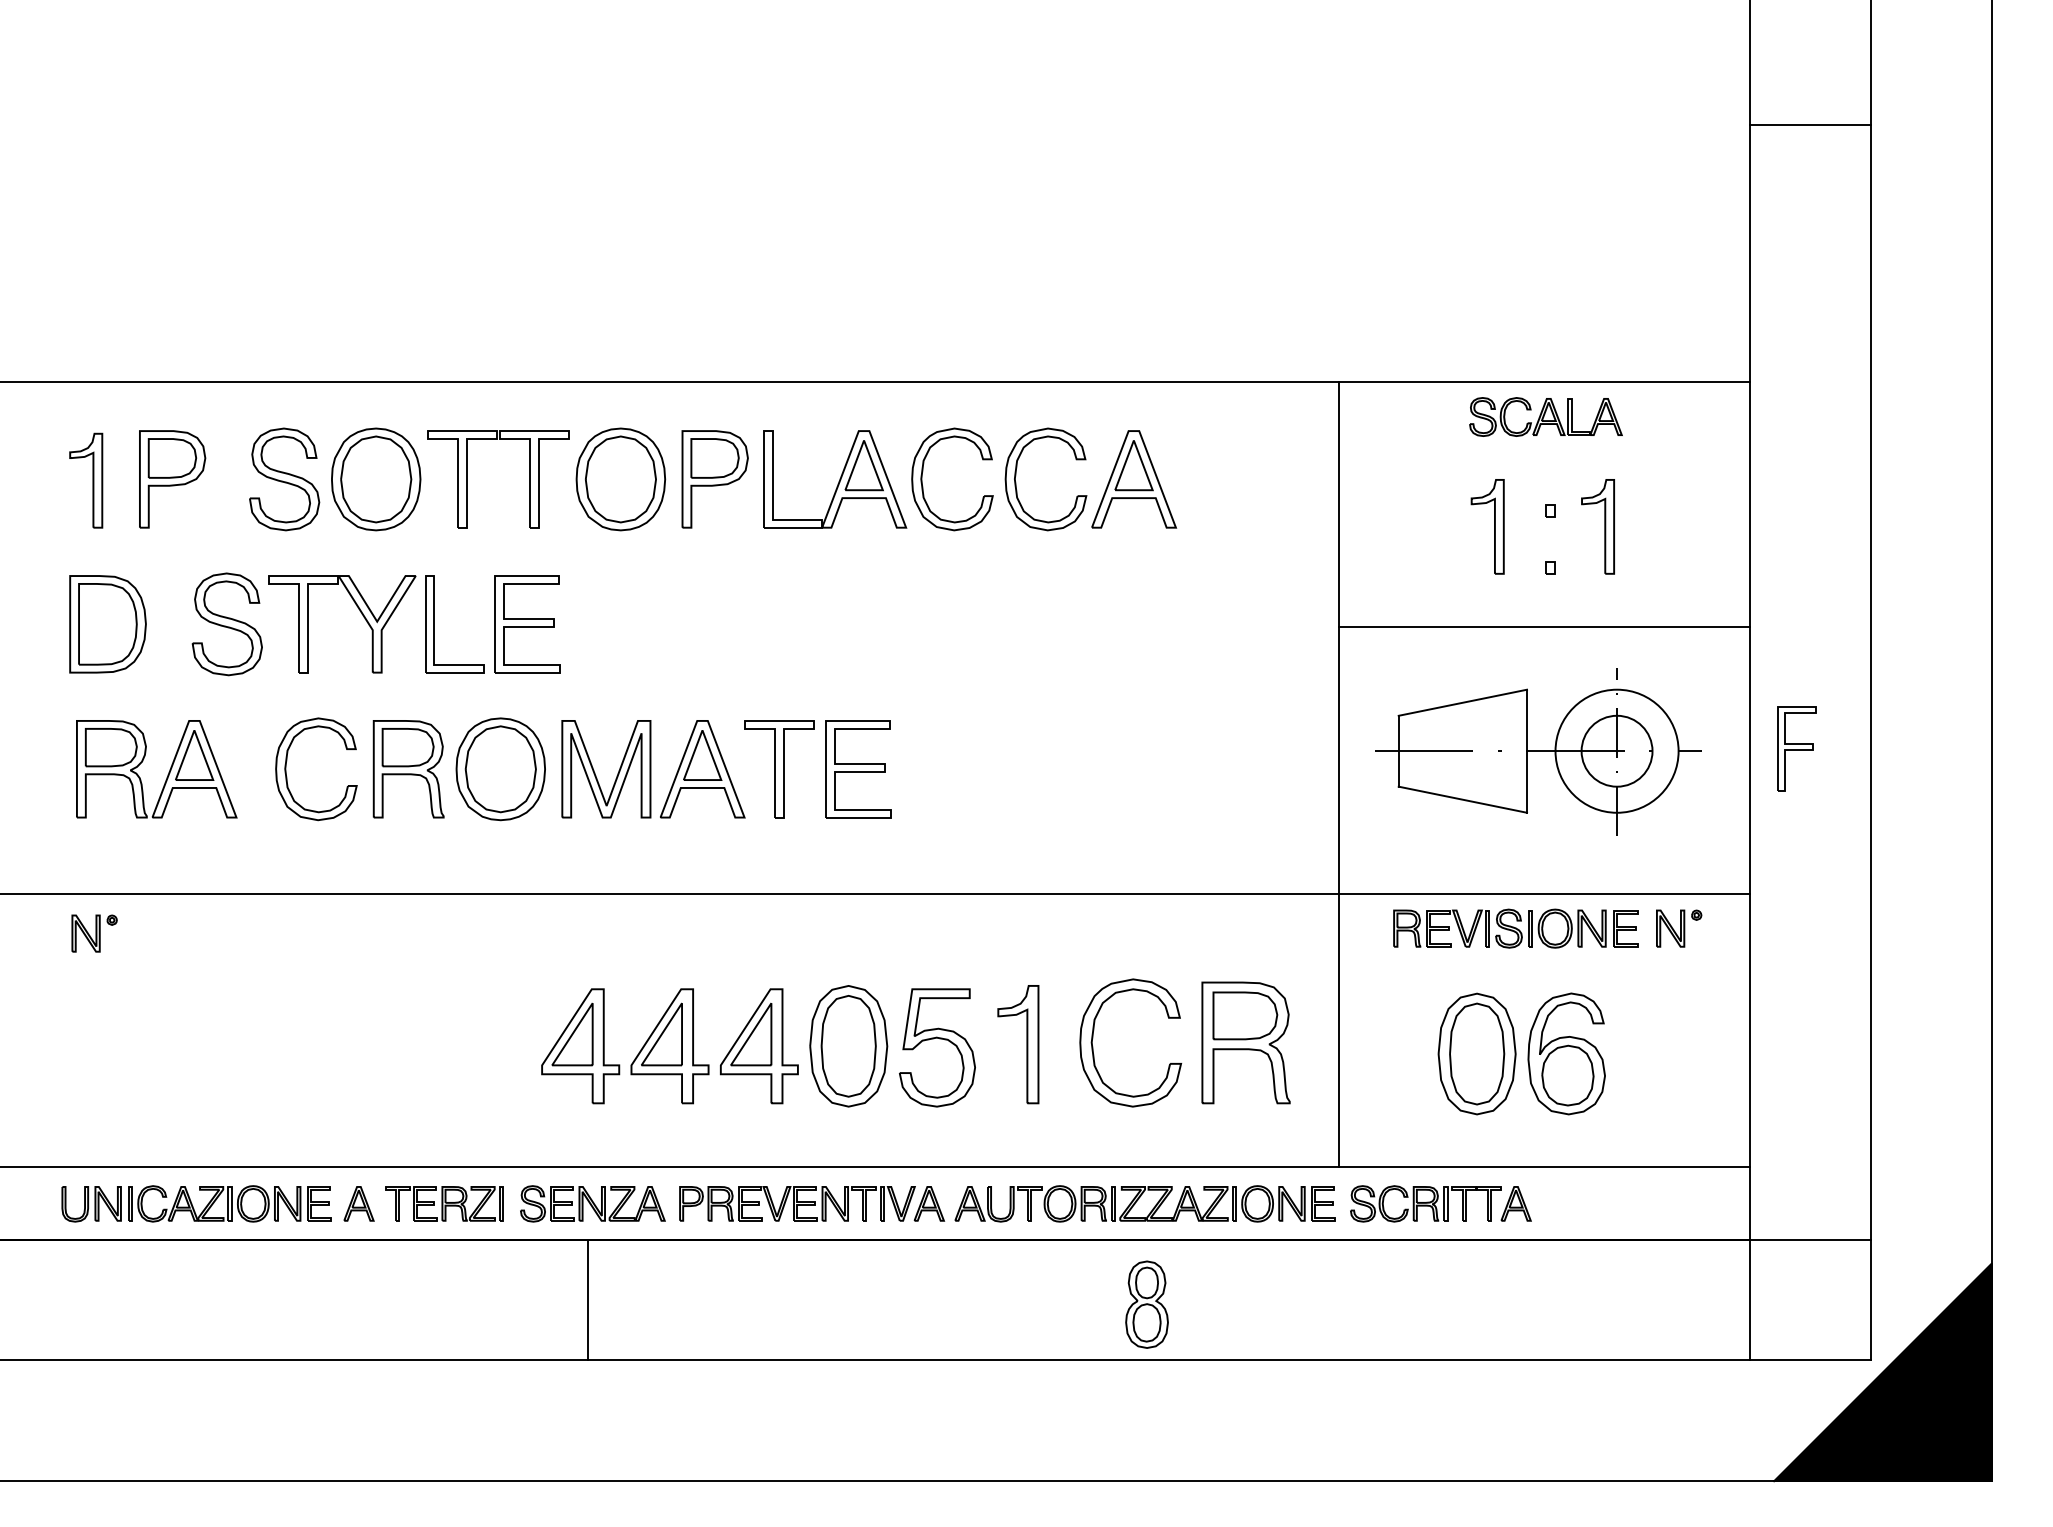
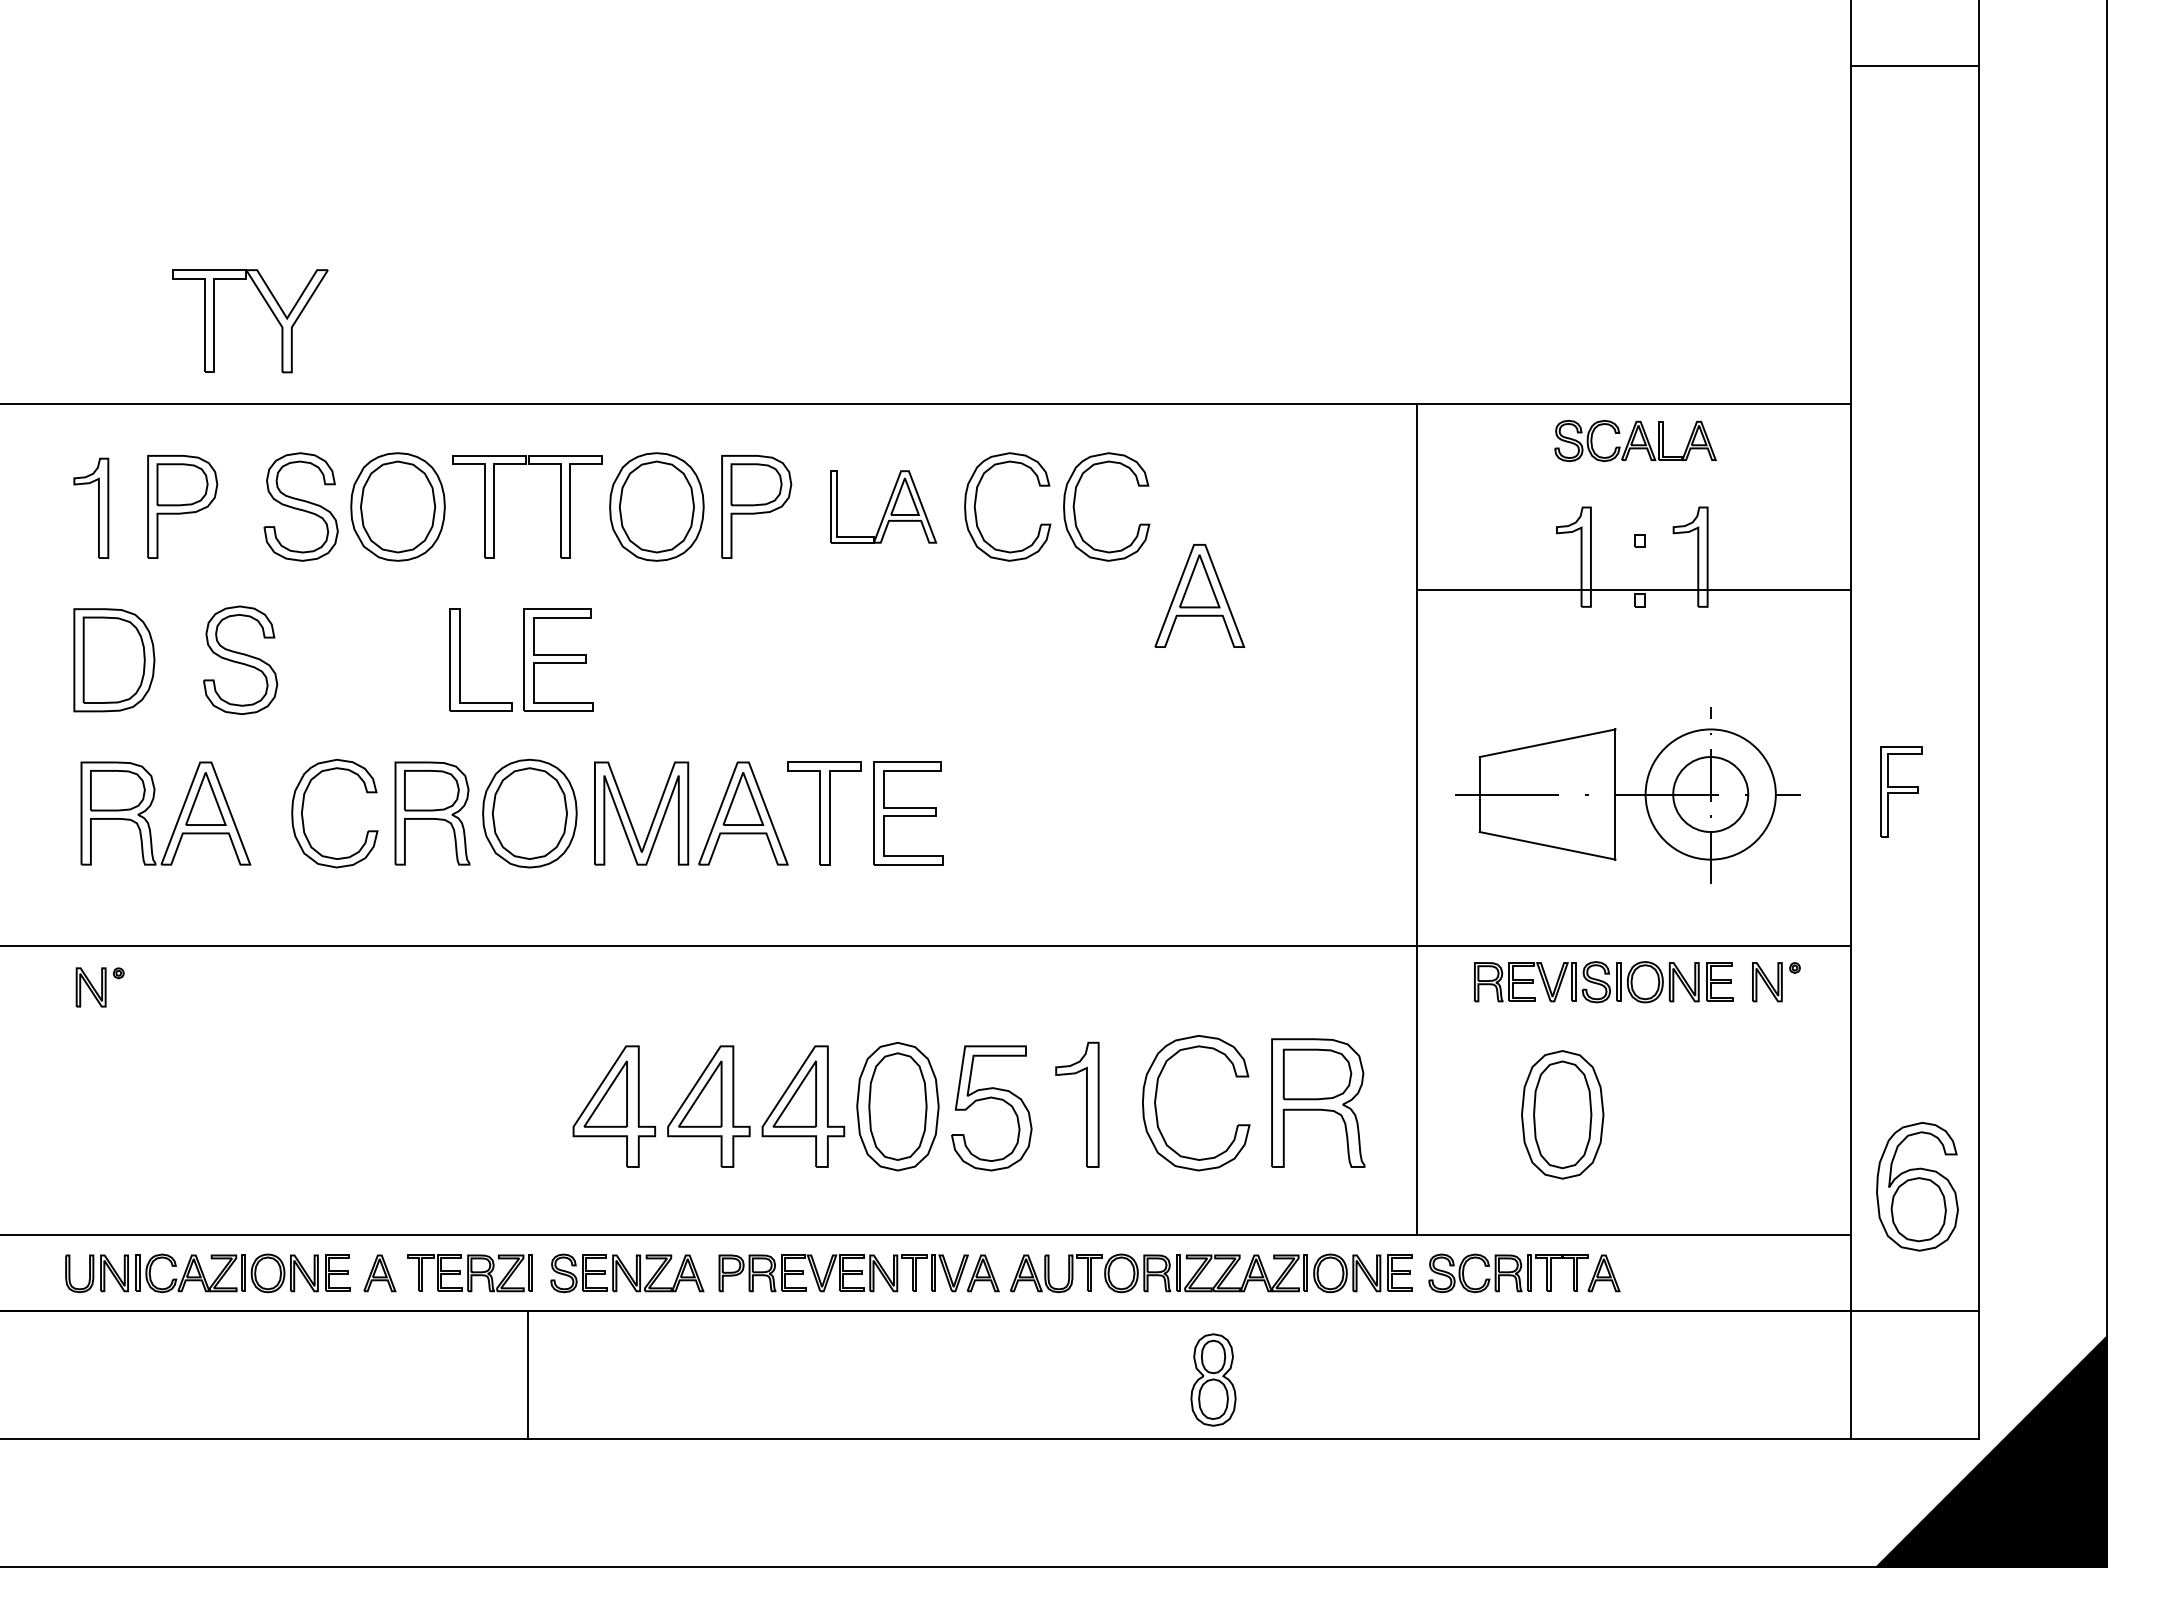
line: (1810, 124) -> (1915, 65), moved
part: (835, 478) -> (883, 506), size x0.7
part: (1133, 478) -> (1199, 595), moved
part: (359, 611) -> (268, 307), moved
line: (1544, 626) -> (1633, 589), moved
part: (1566, 1053) -> (1917, 1186), moved
line: (587, 1299) -> (527, 1374), moved

